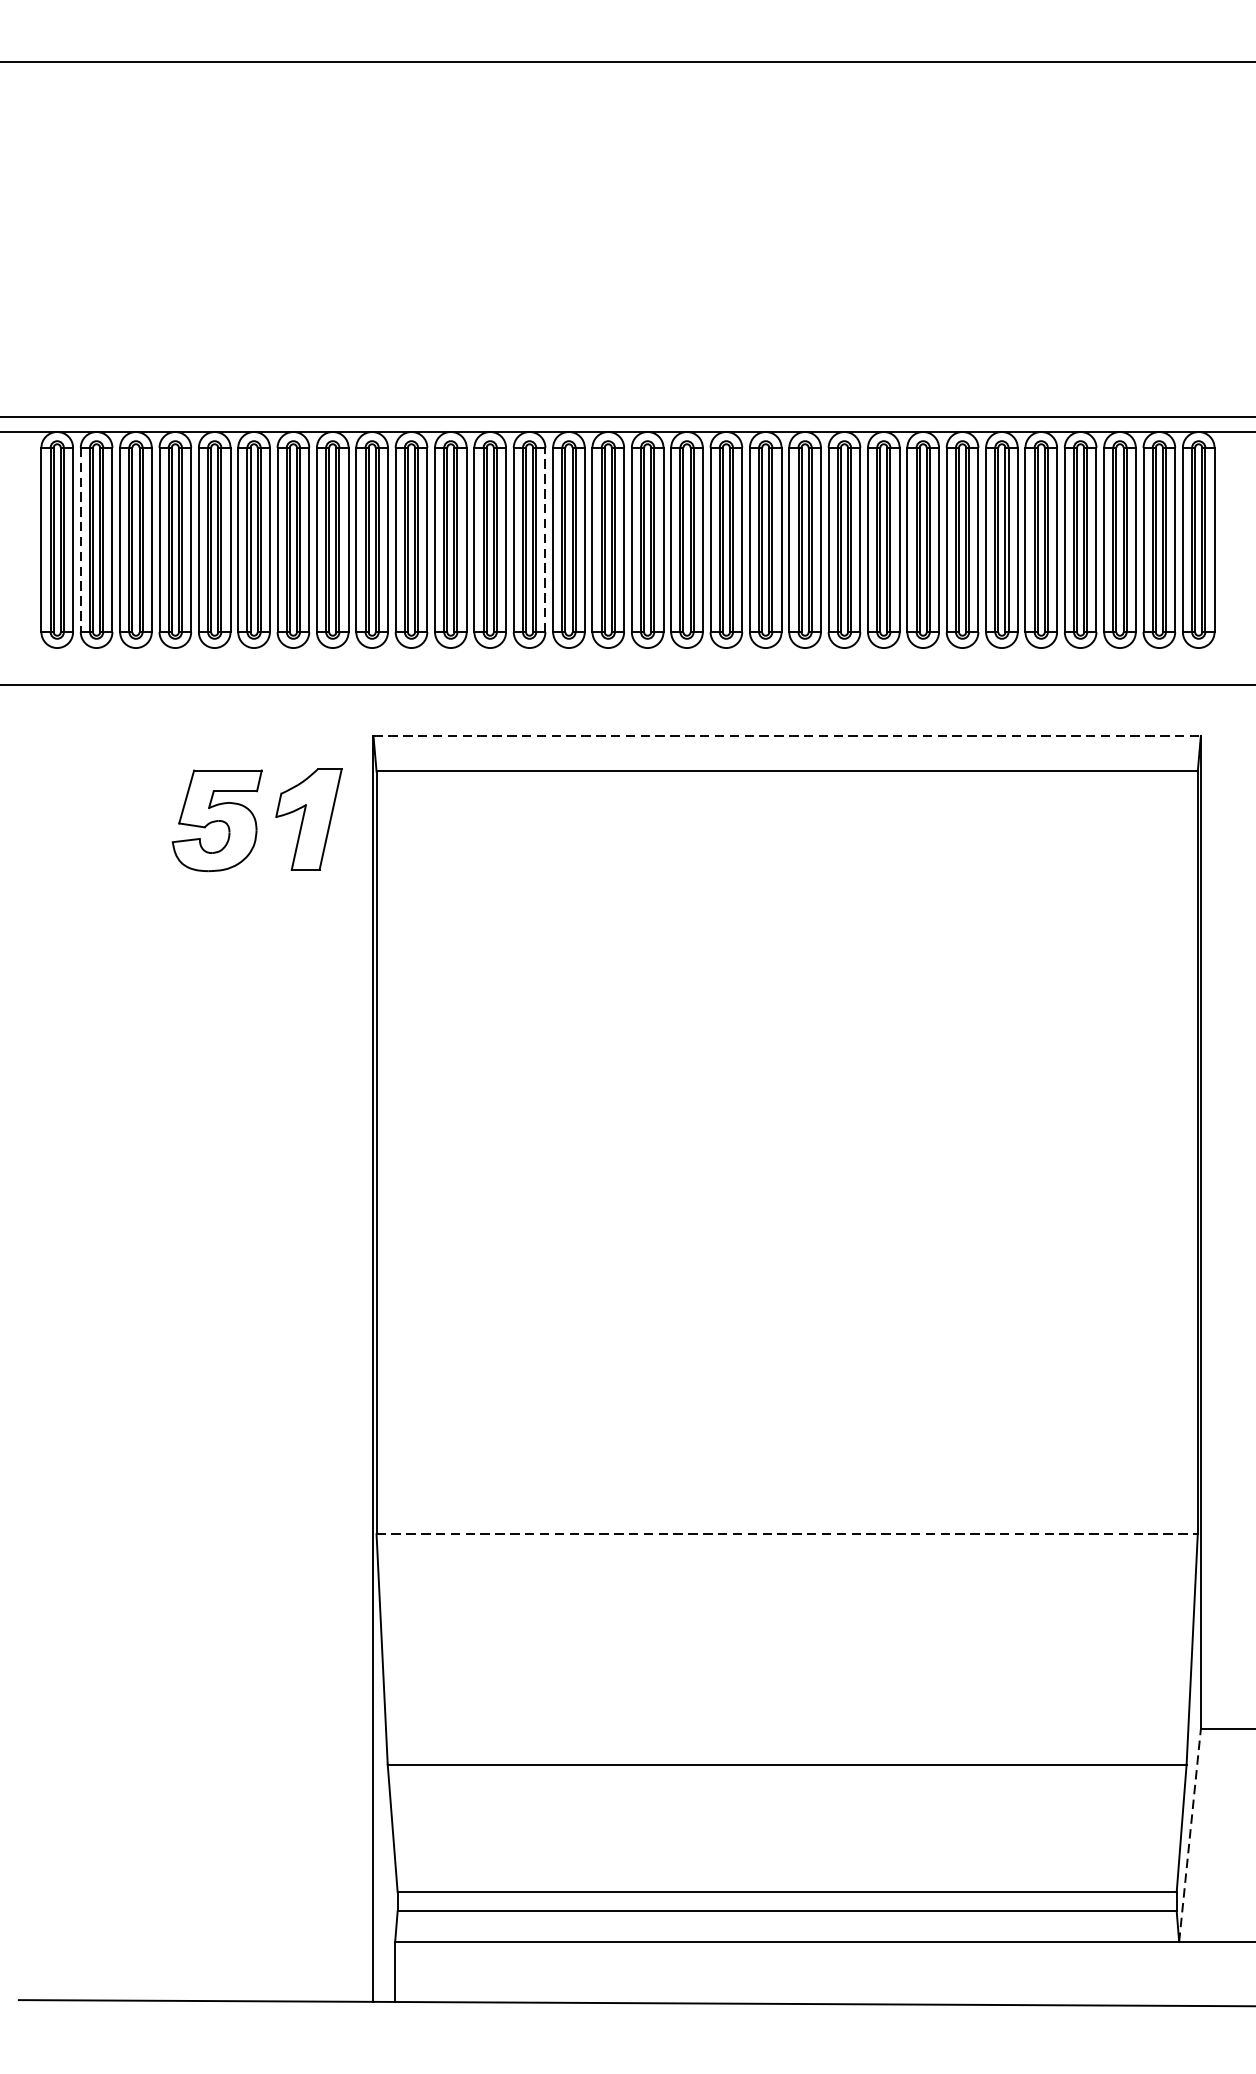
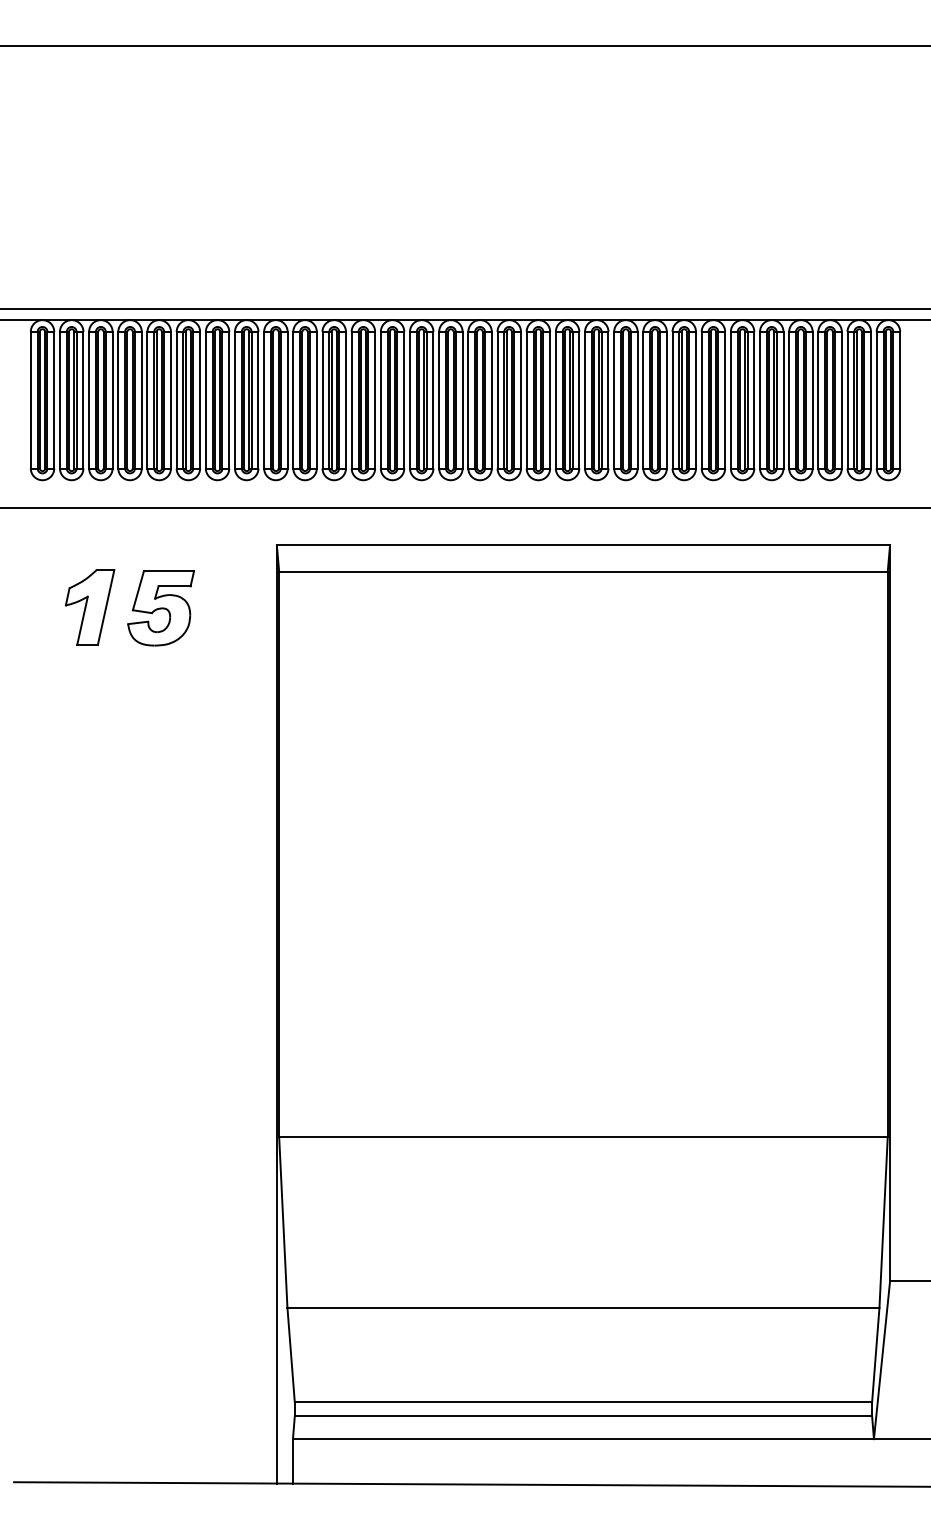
line: (545, 539) -> (404, 399), dashed -> solid
line: (80, 540) -> (59, 400), dashed -> solid
line: (787, 736) -> (583, 545), dashed -> solid
part: (308, 819) -> (89, 607), moved
line: (787, 1533) -> (583, 1136), dashed -> solid
line: (1190, 1834) -> (882, 1359), dashed -> solid

